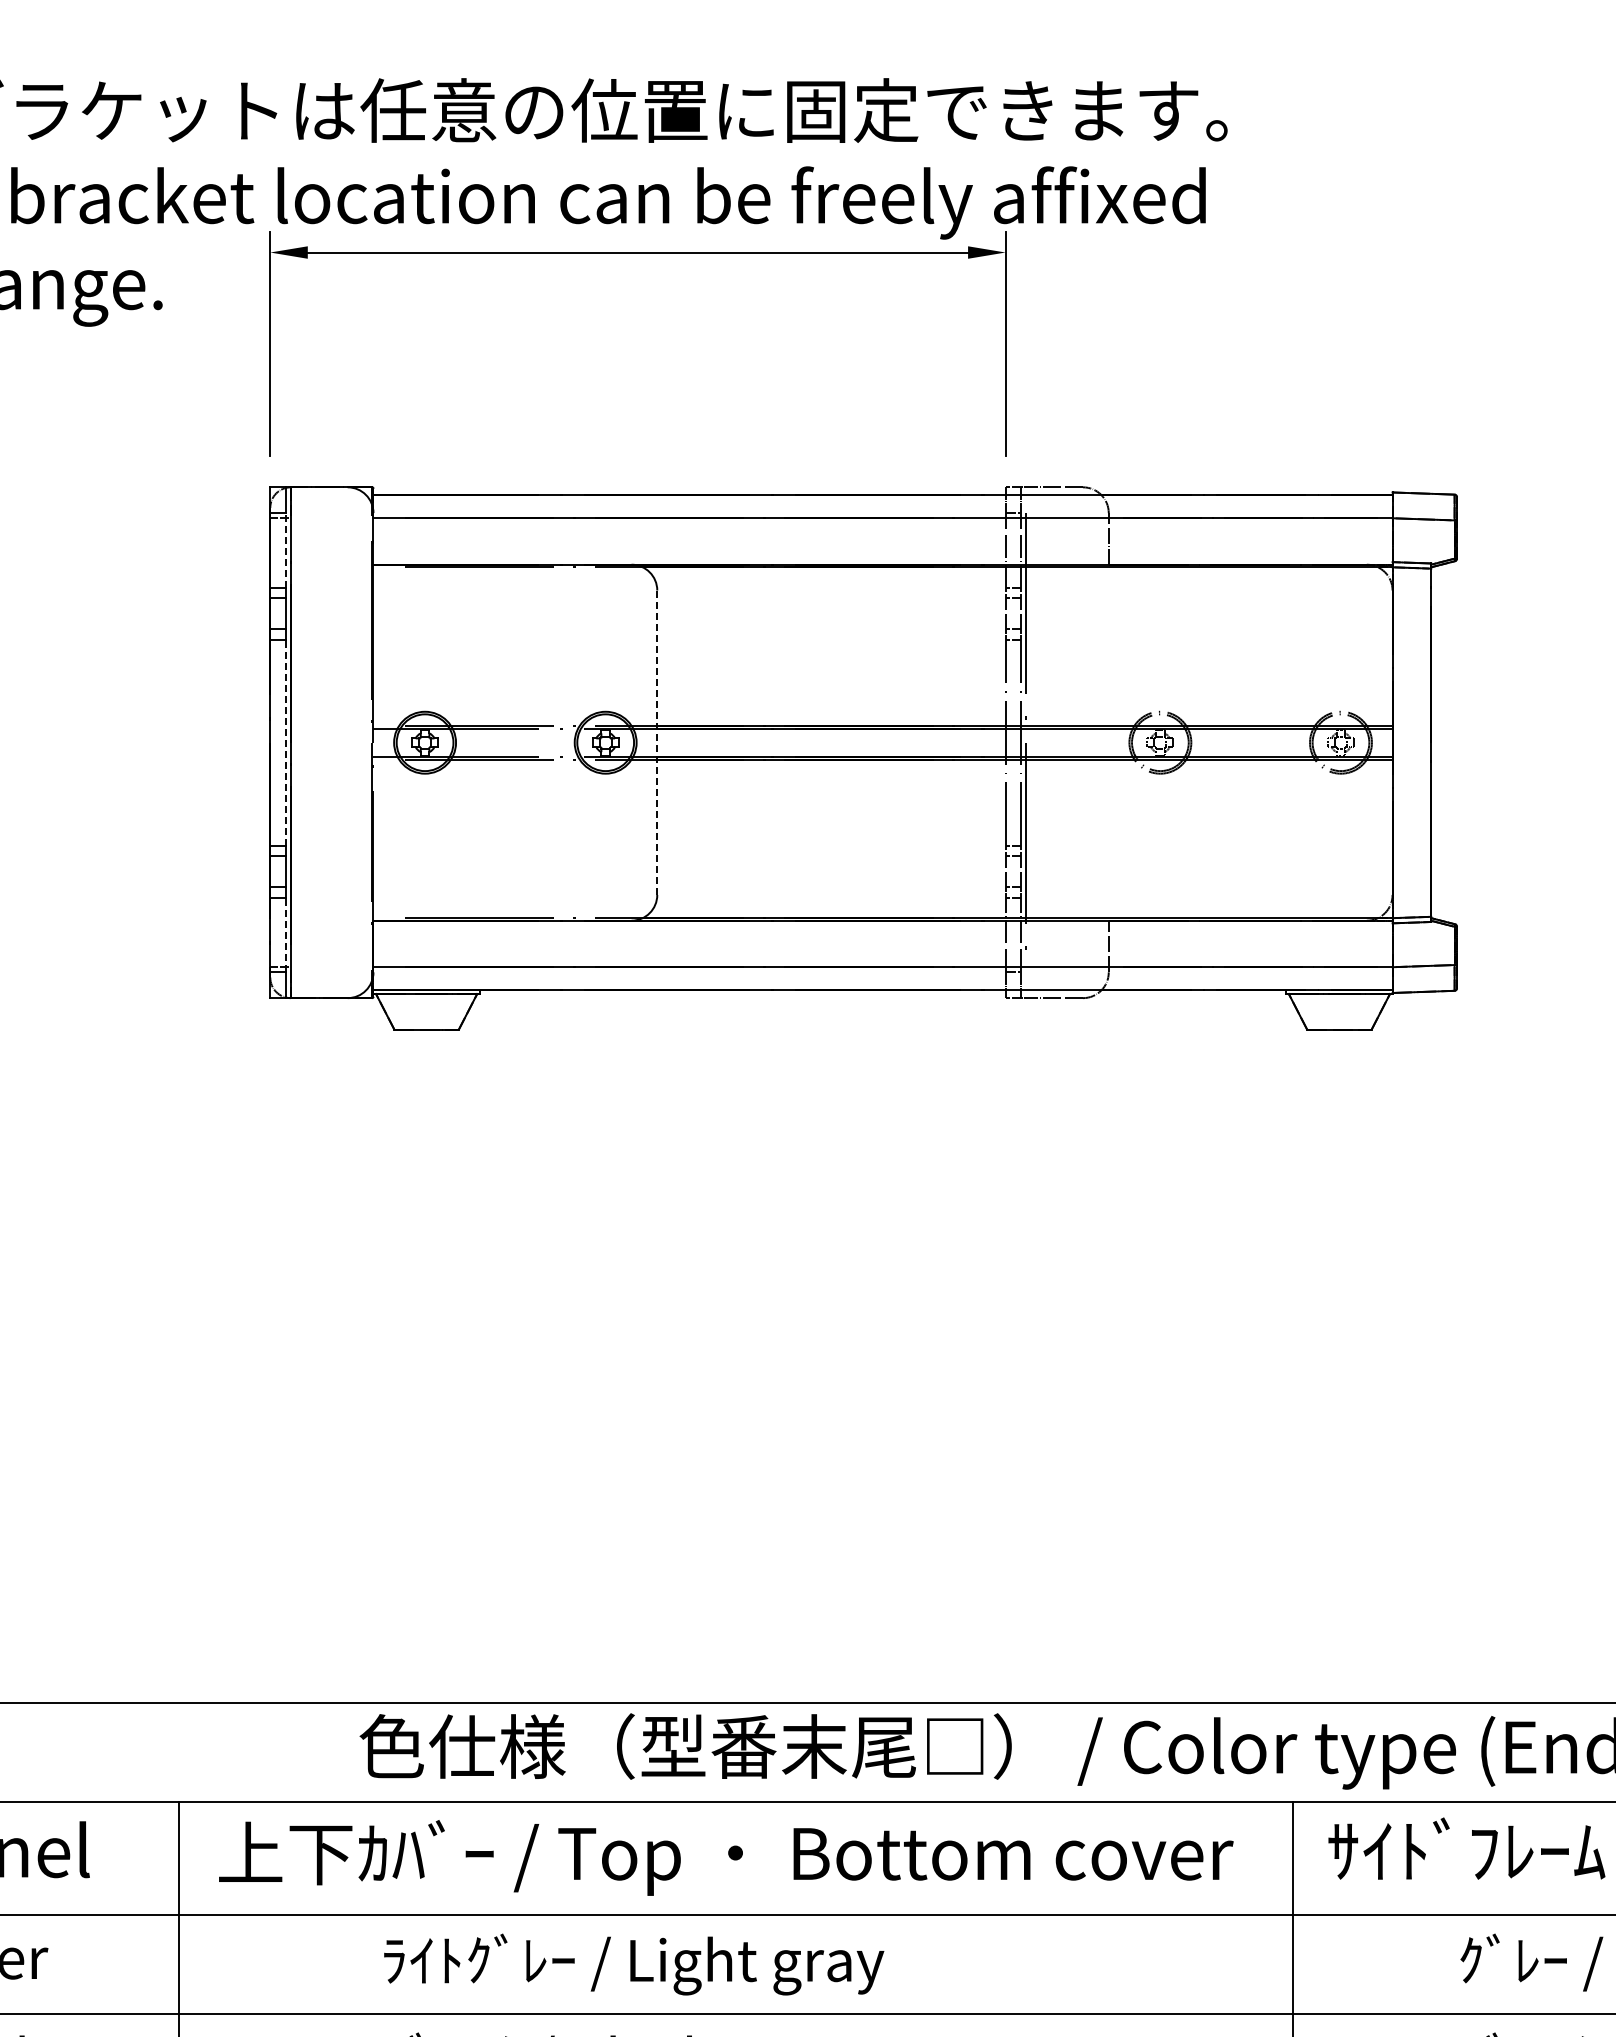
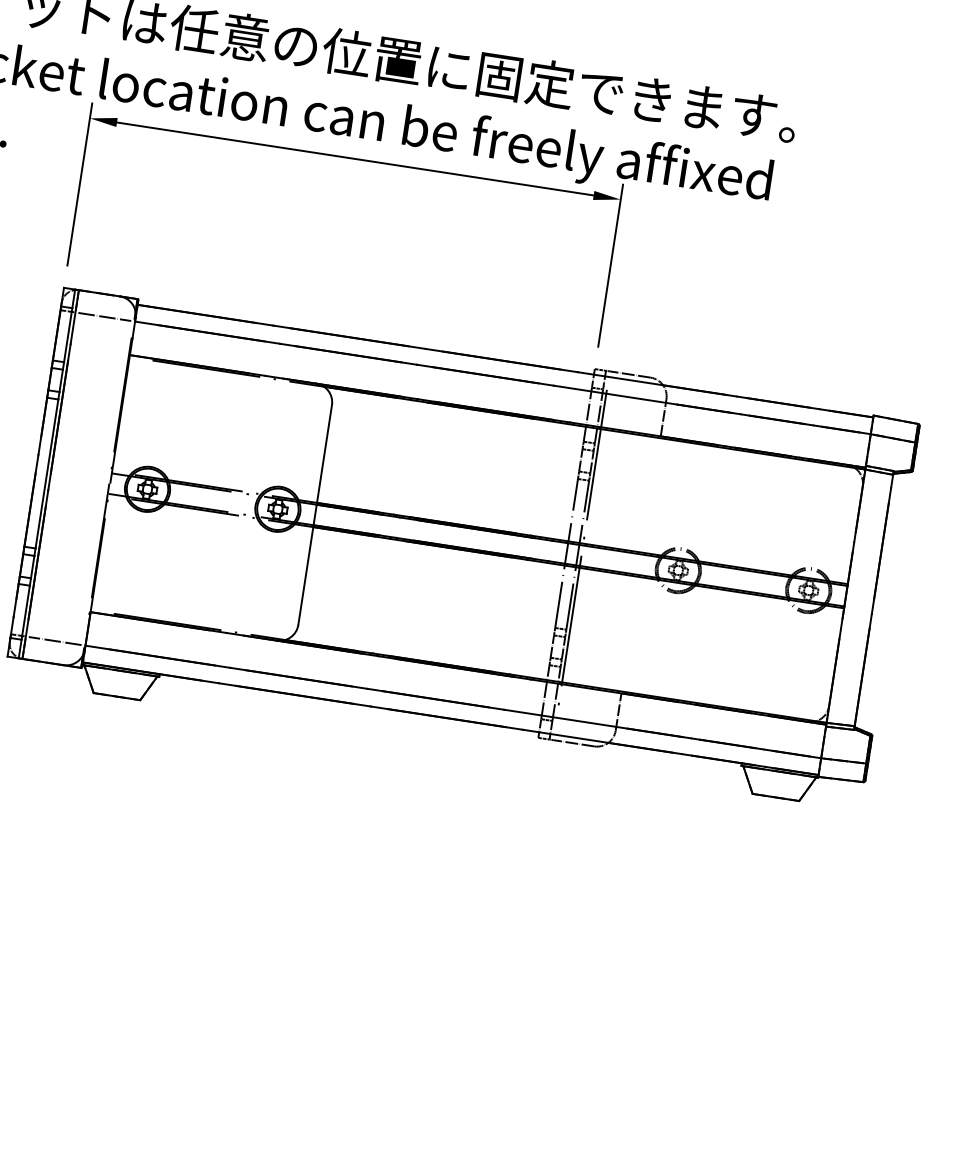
line: (331, 518) -> (104, 317), added
line: (285, 550) -> (68, 335), dashed -> solid
line: (285, 742) -> (46, 473), dashed -> solid
line: (657, 742) -> (315, 514), dashed -> solid
line: (285, 934) -> (25, 612), dashed -> solid
line: (331, 967) -> (55, 641), added

